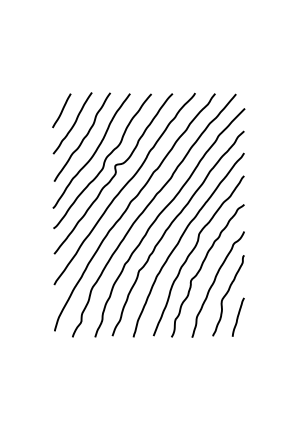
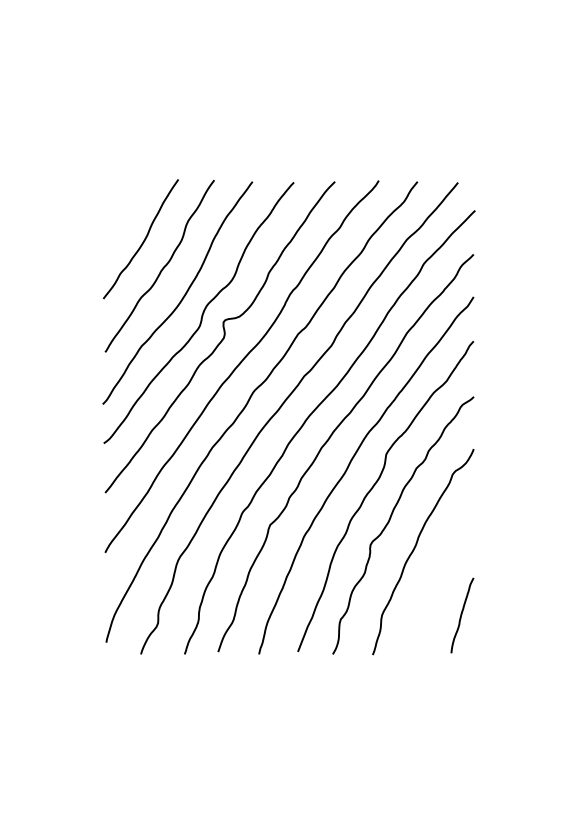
line: (61, 110) -> (119, 214), removed
curve: (227, 294) -> (441, 571), removed

